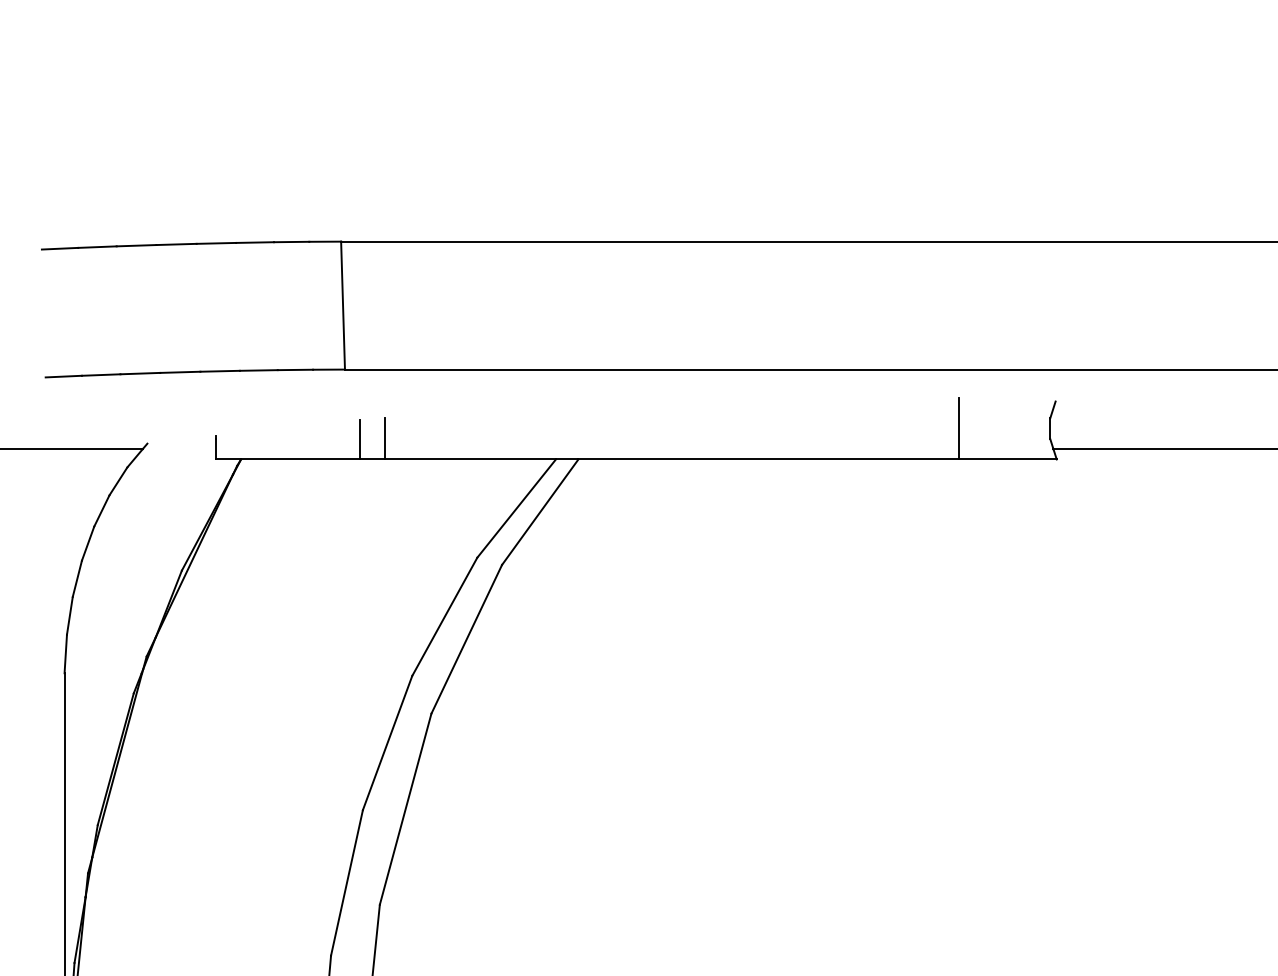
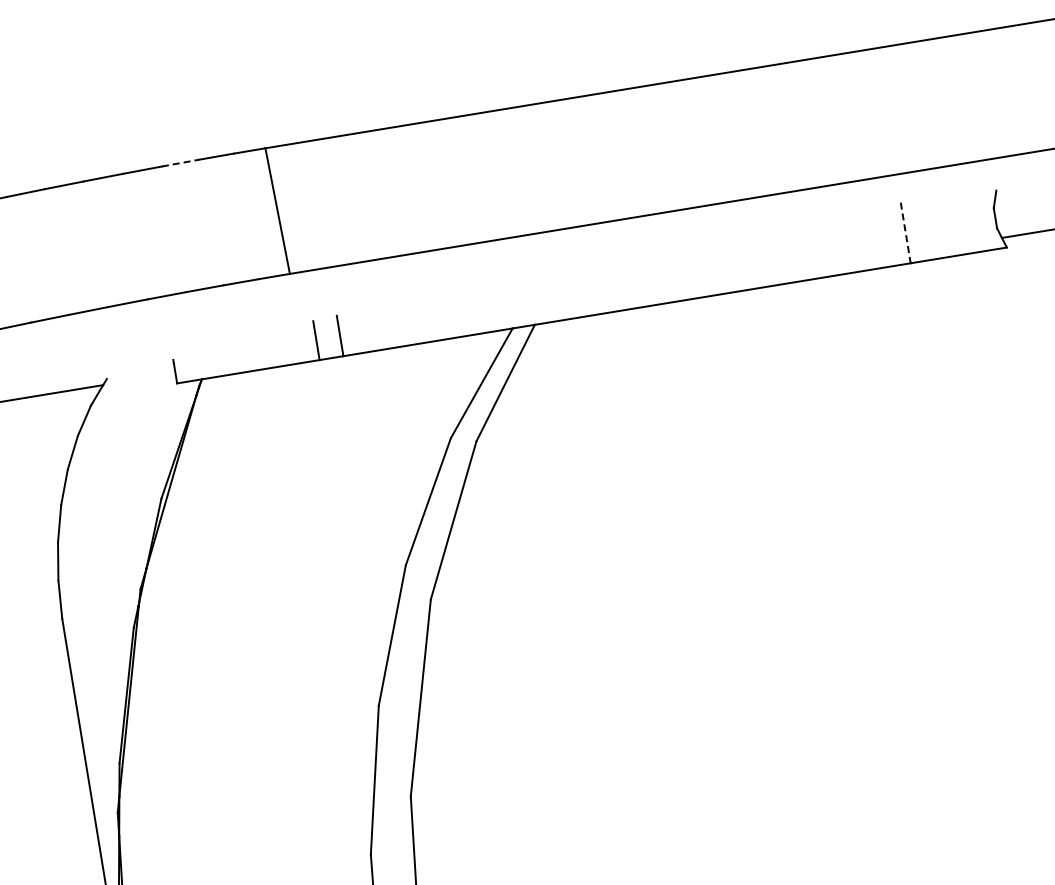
line: (255, 242) -> (181, 162), solid -> dashed
line: (959, 428) -> (905, 232), solid -> dashed

